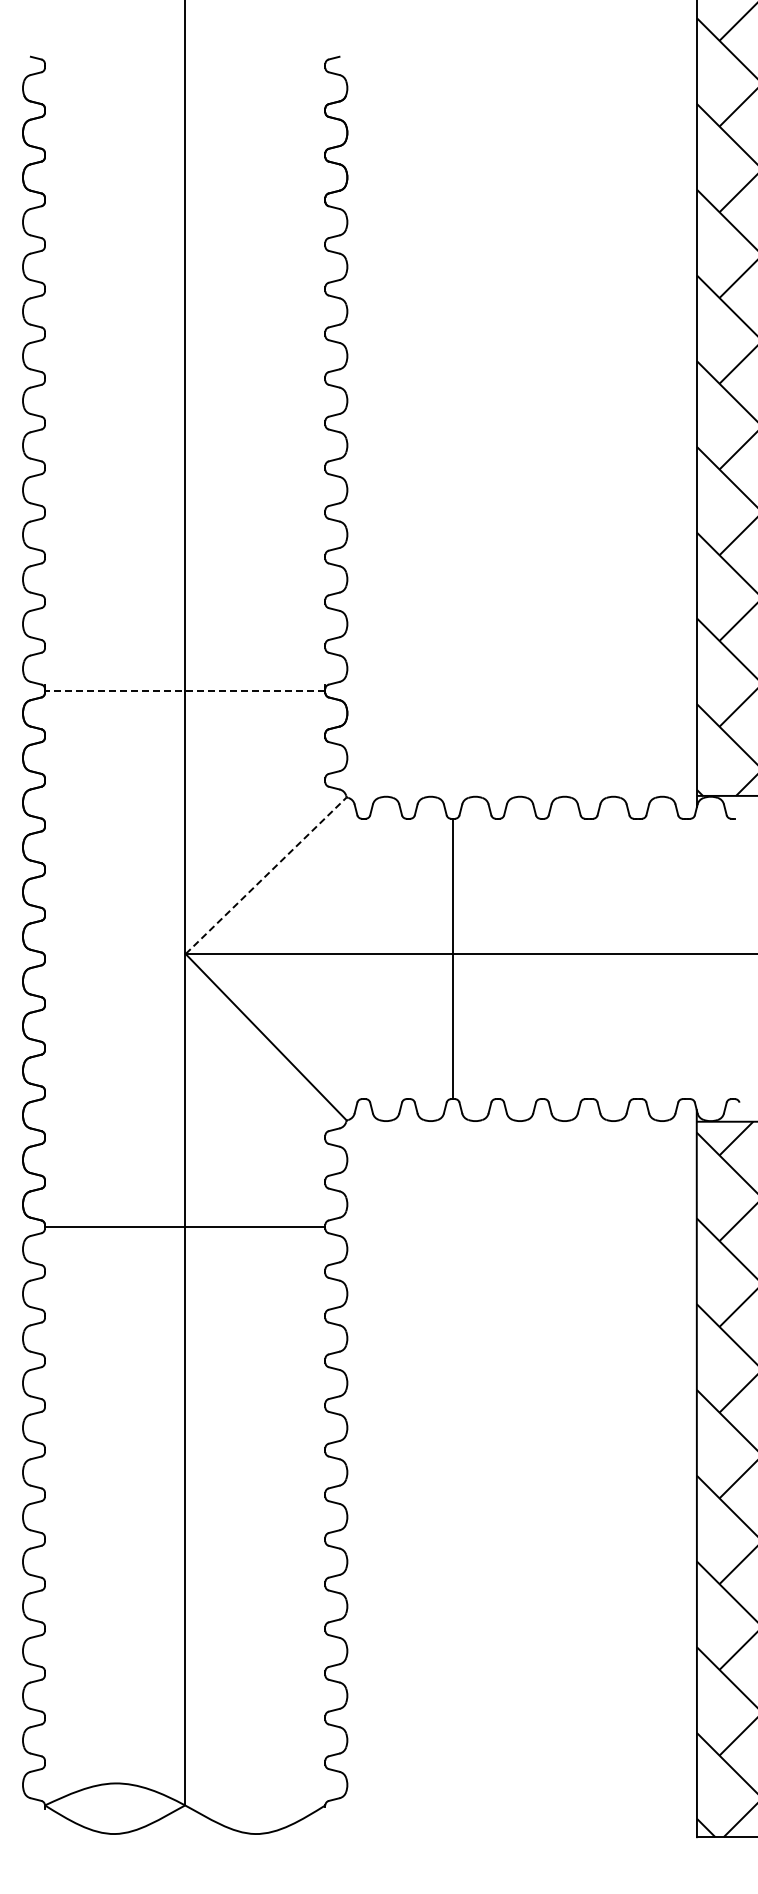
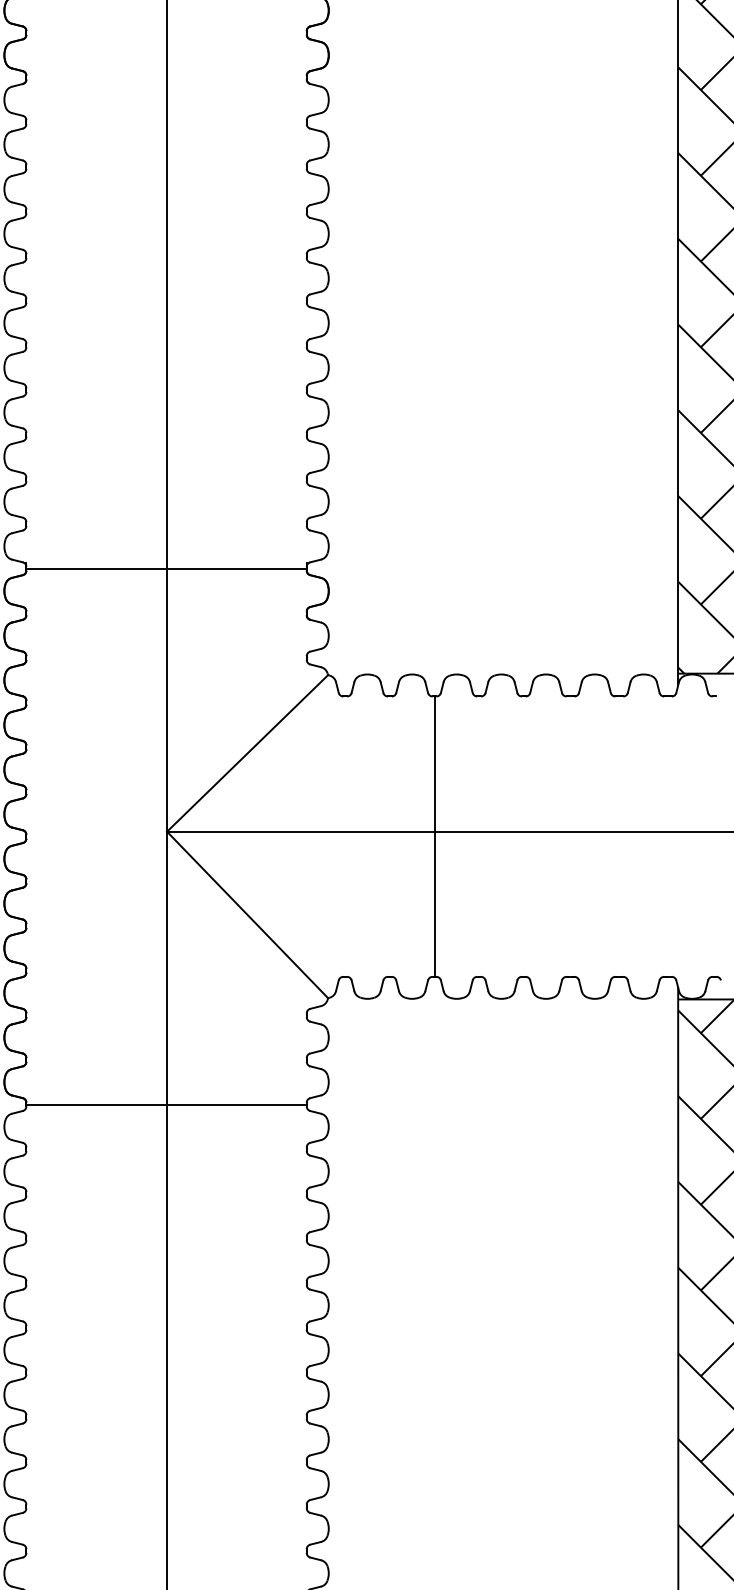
line: (184, 691) -> (165, 569), dashed -> solid
line: (266, 875) -> (247, 753), dashed -> solid

